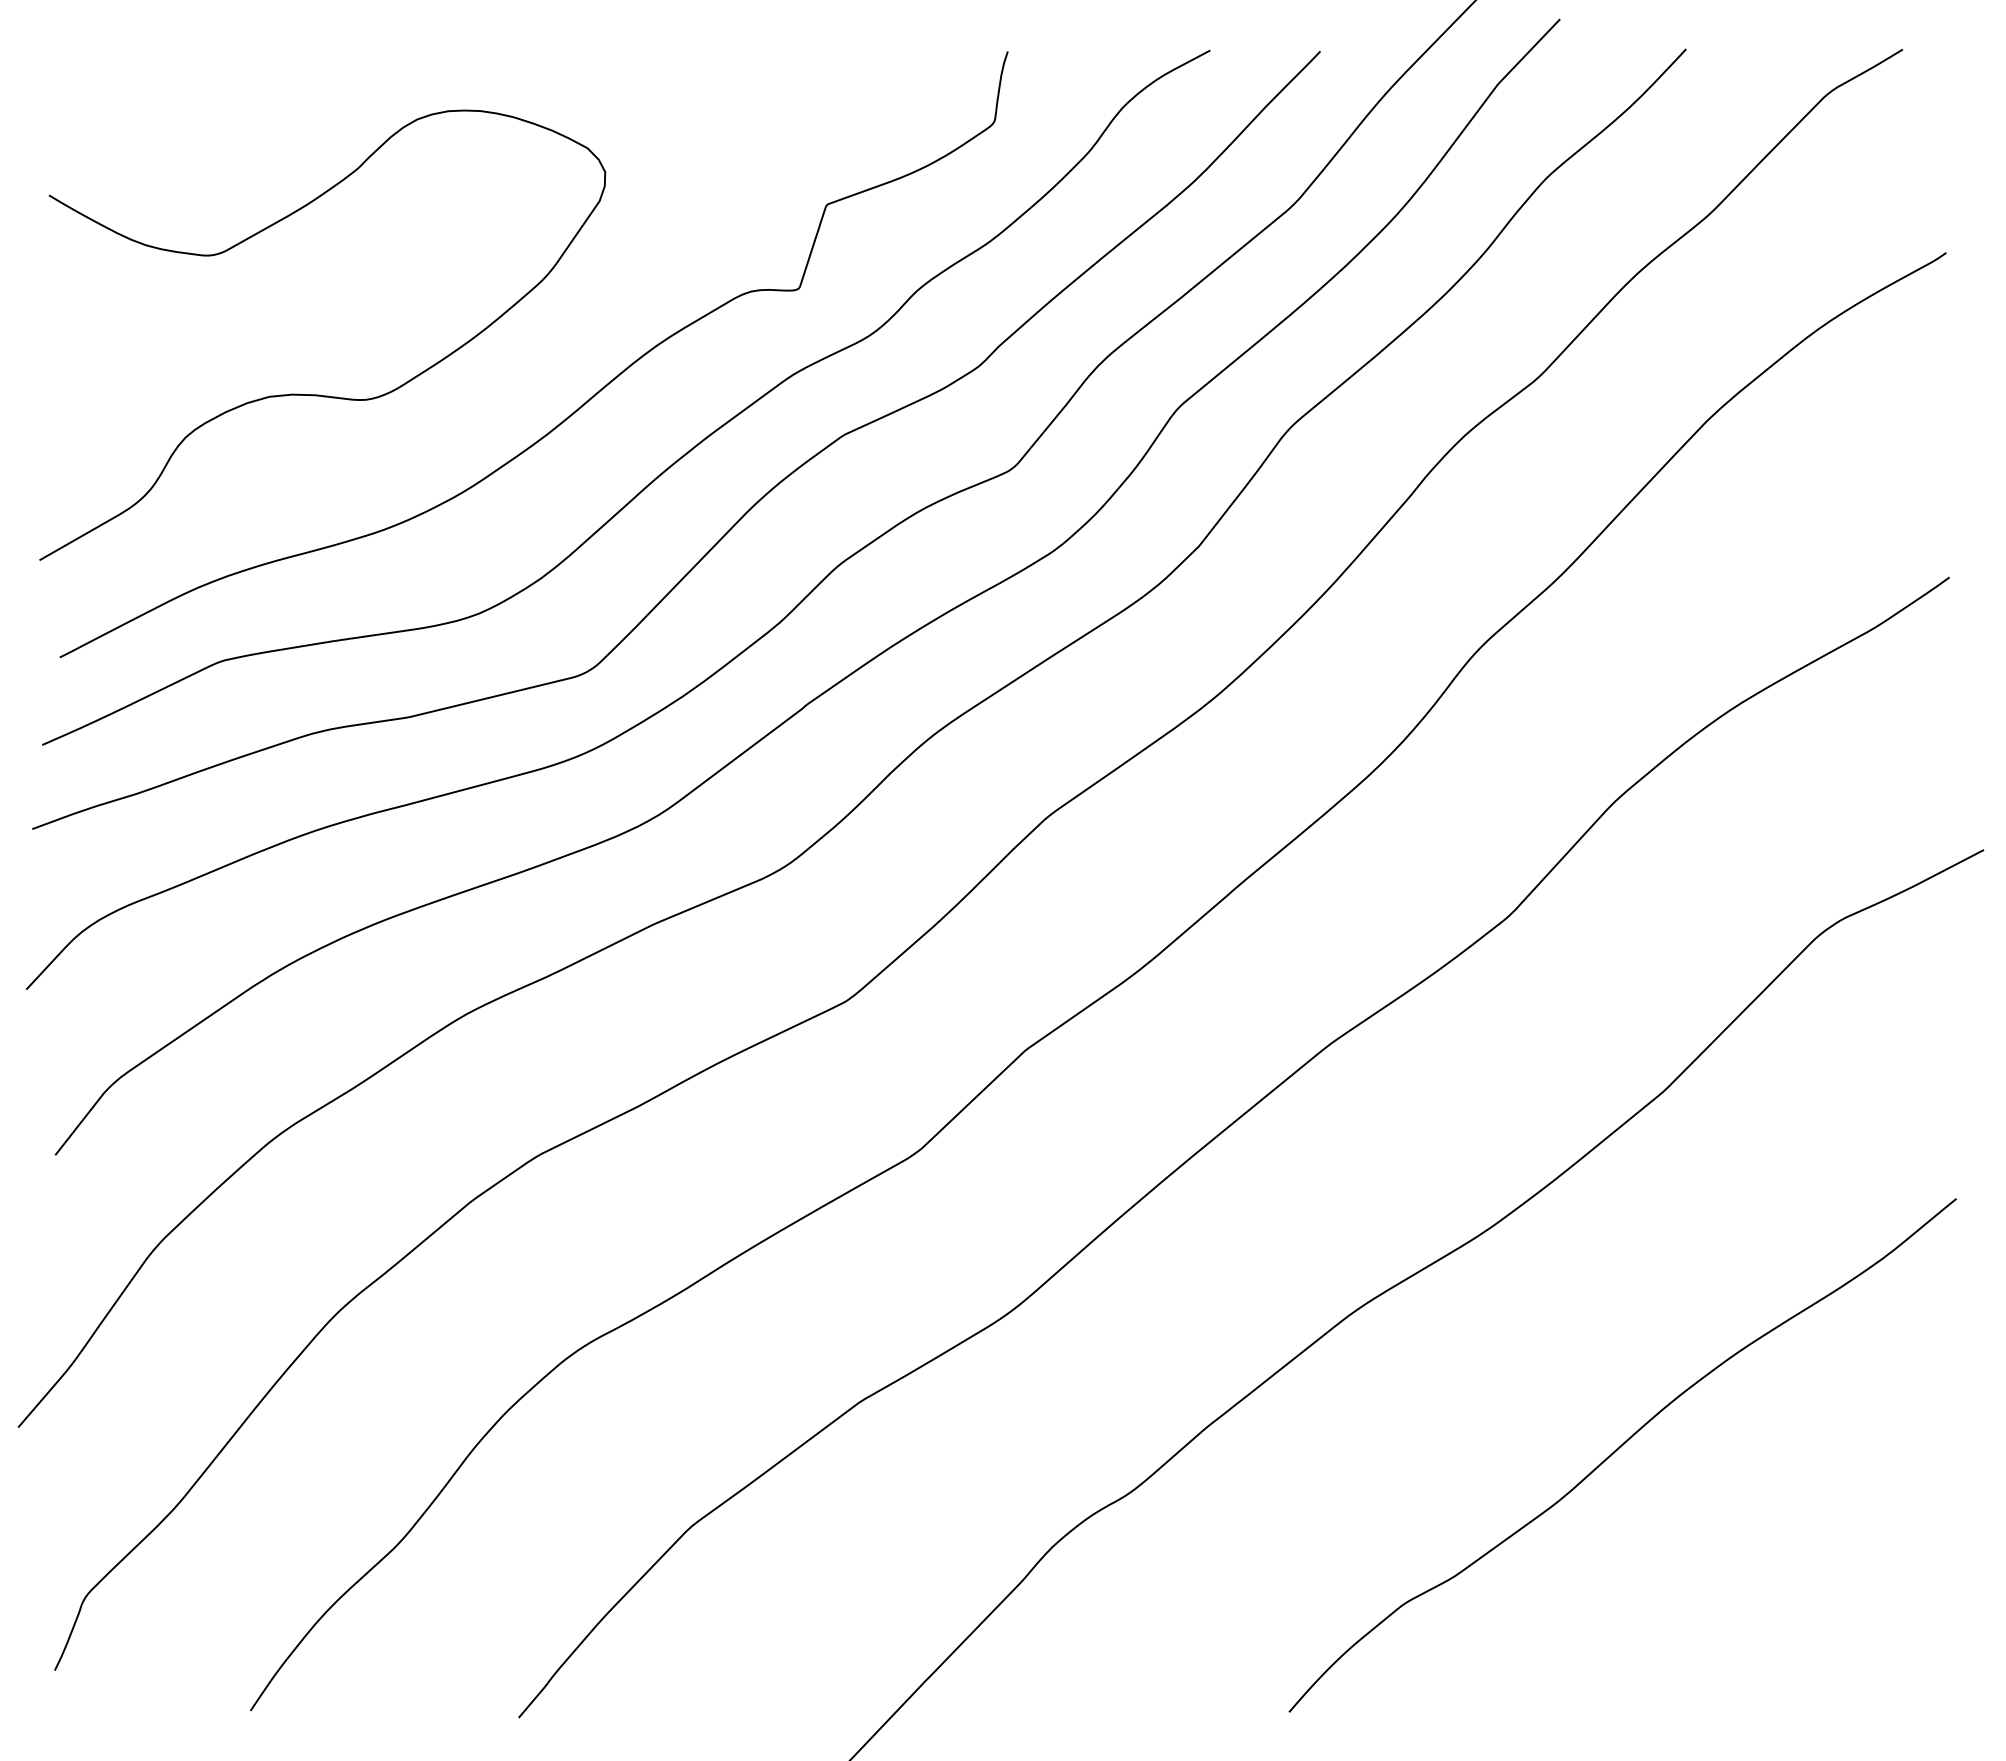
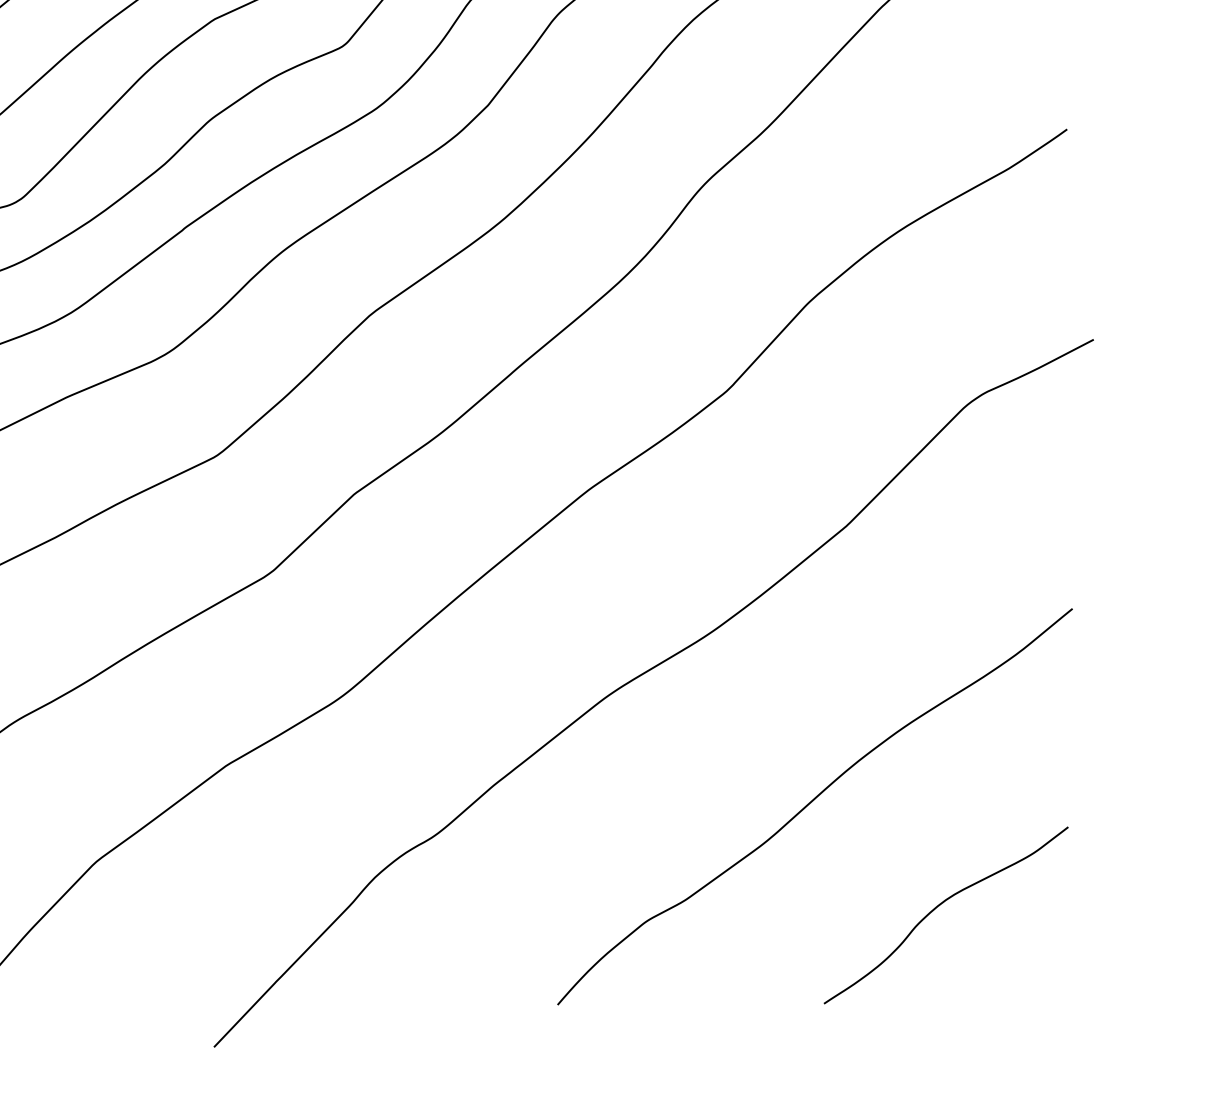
curve: (1783, 1584) -> (939, 906), added

